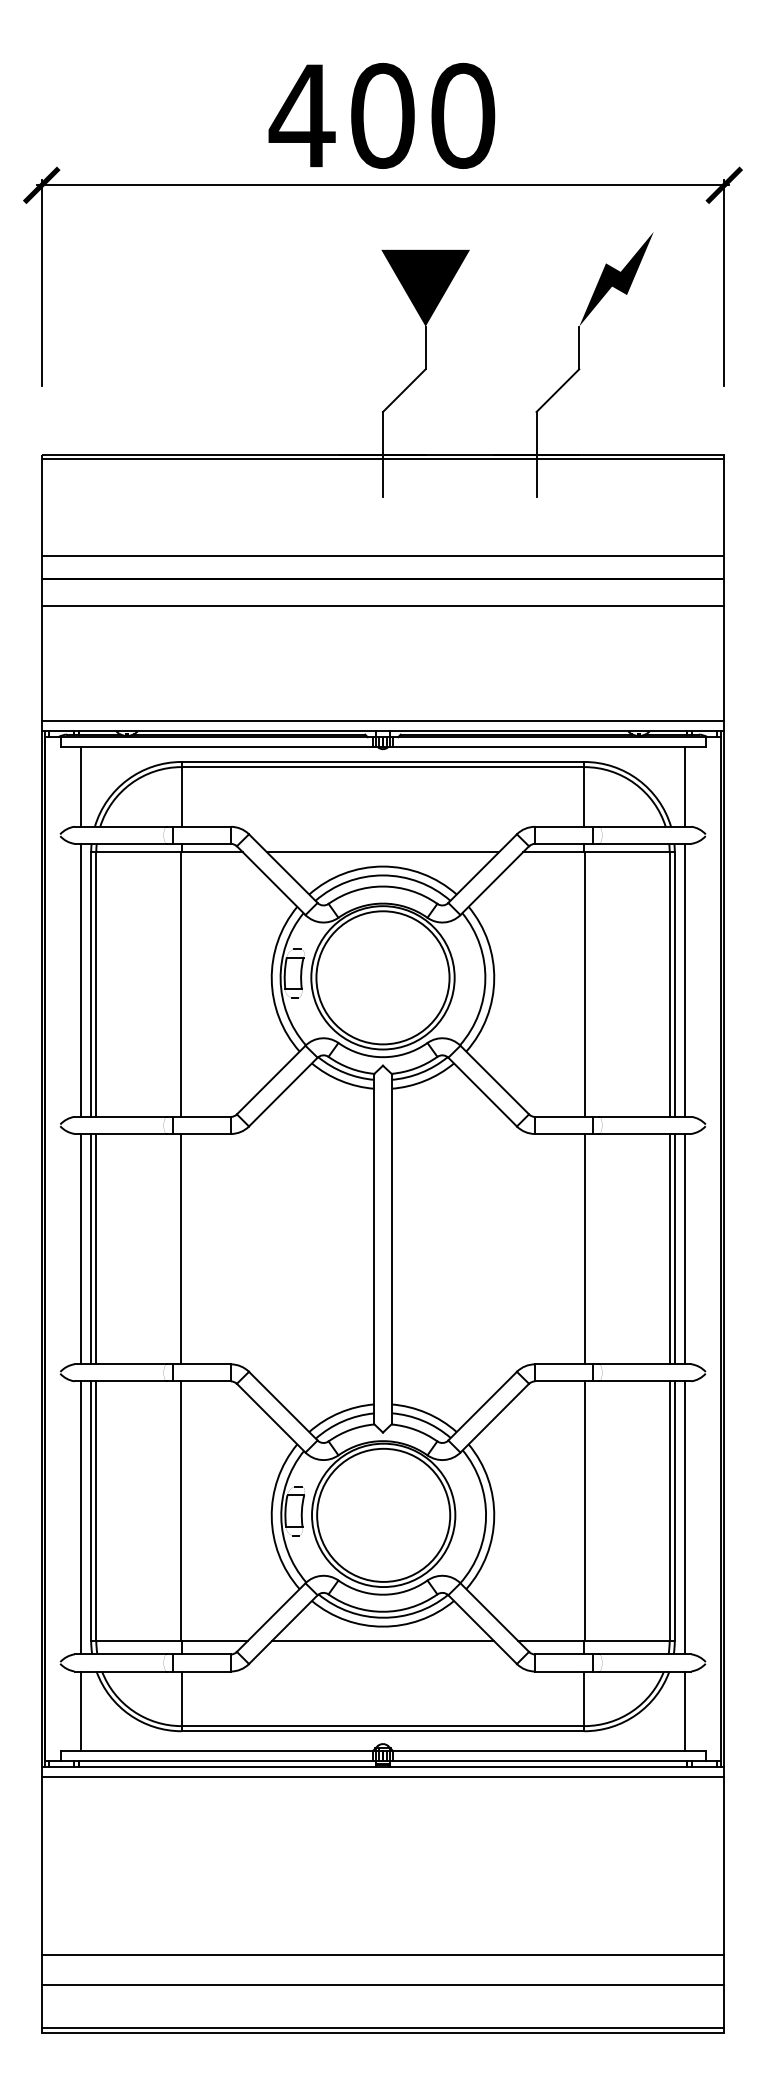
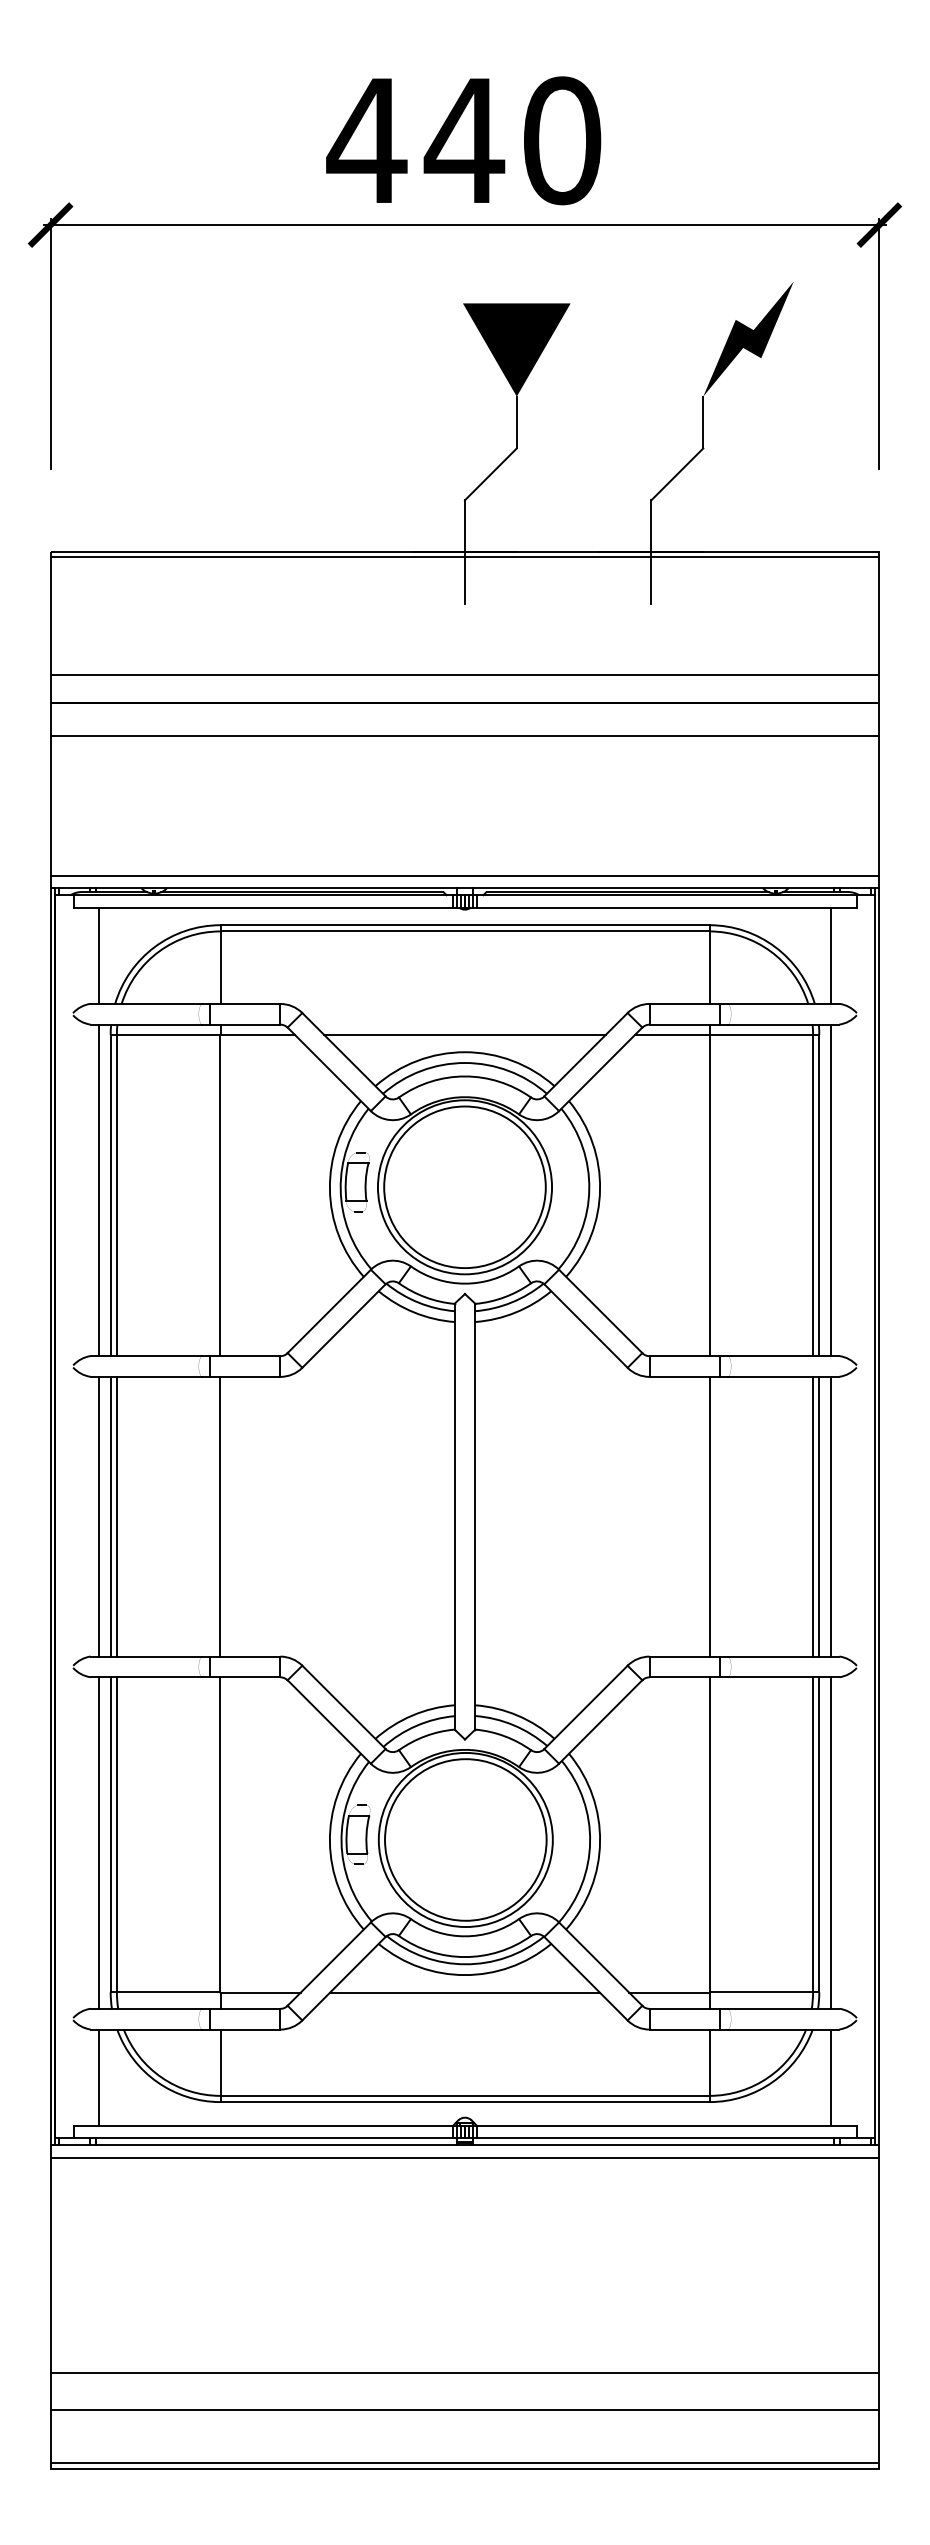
text: (382, 115) -> (464, 140), 400 -> 440

